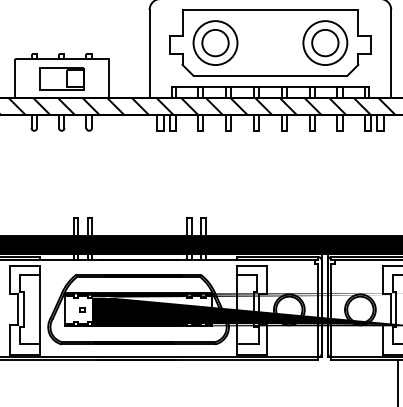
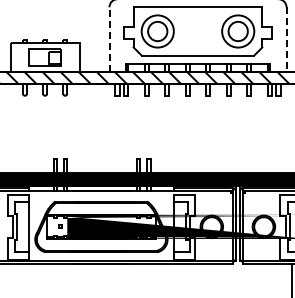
line: (149, 52) -> (109, 38), solid -> dashed
line: (391, 53) -> (286, 39), solid -> dashed

